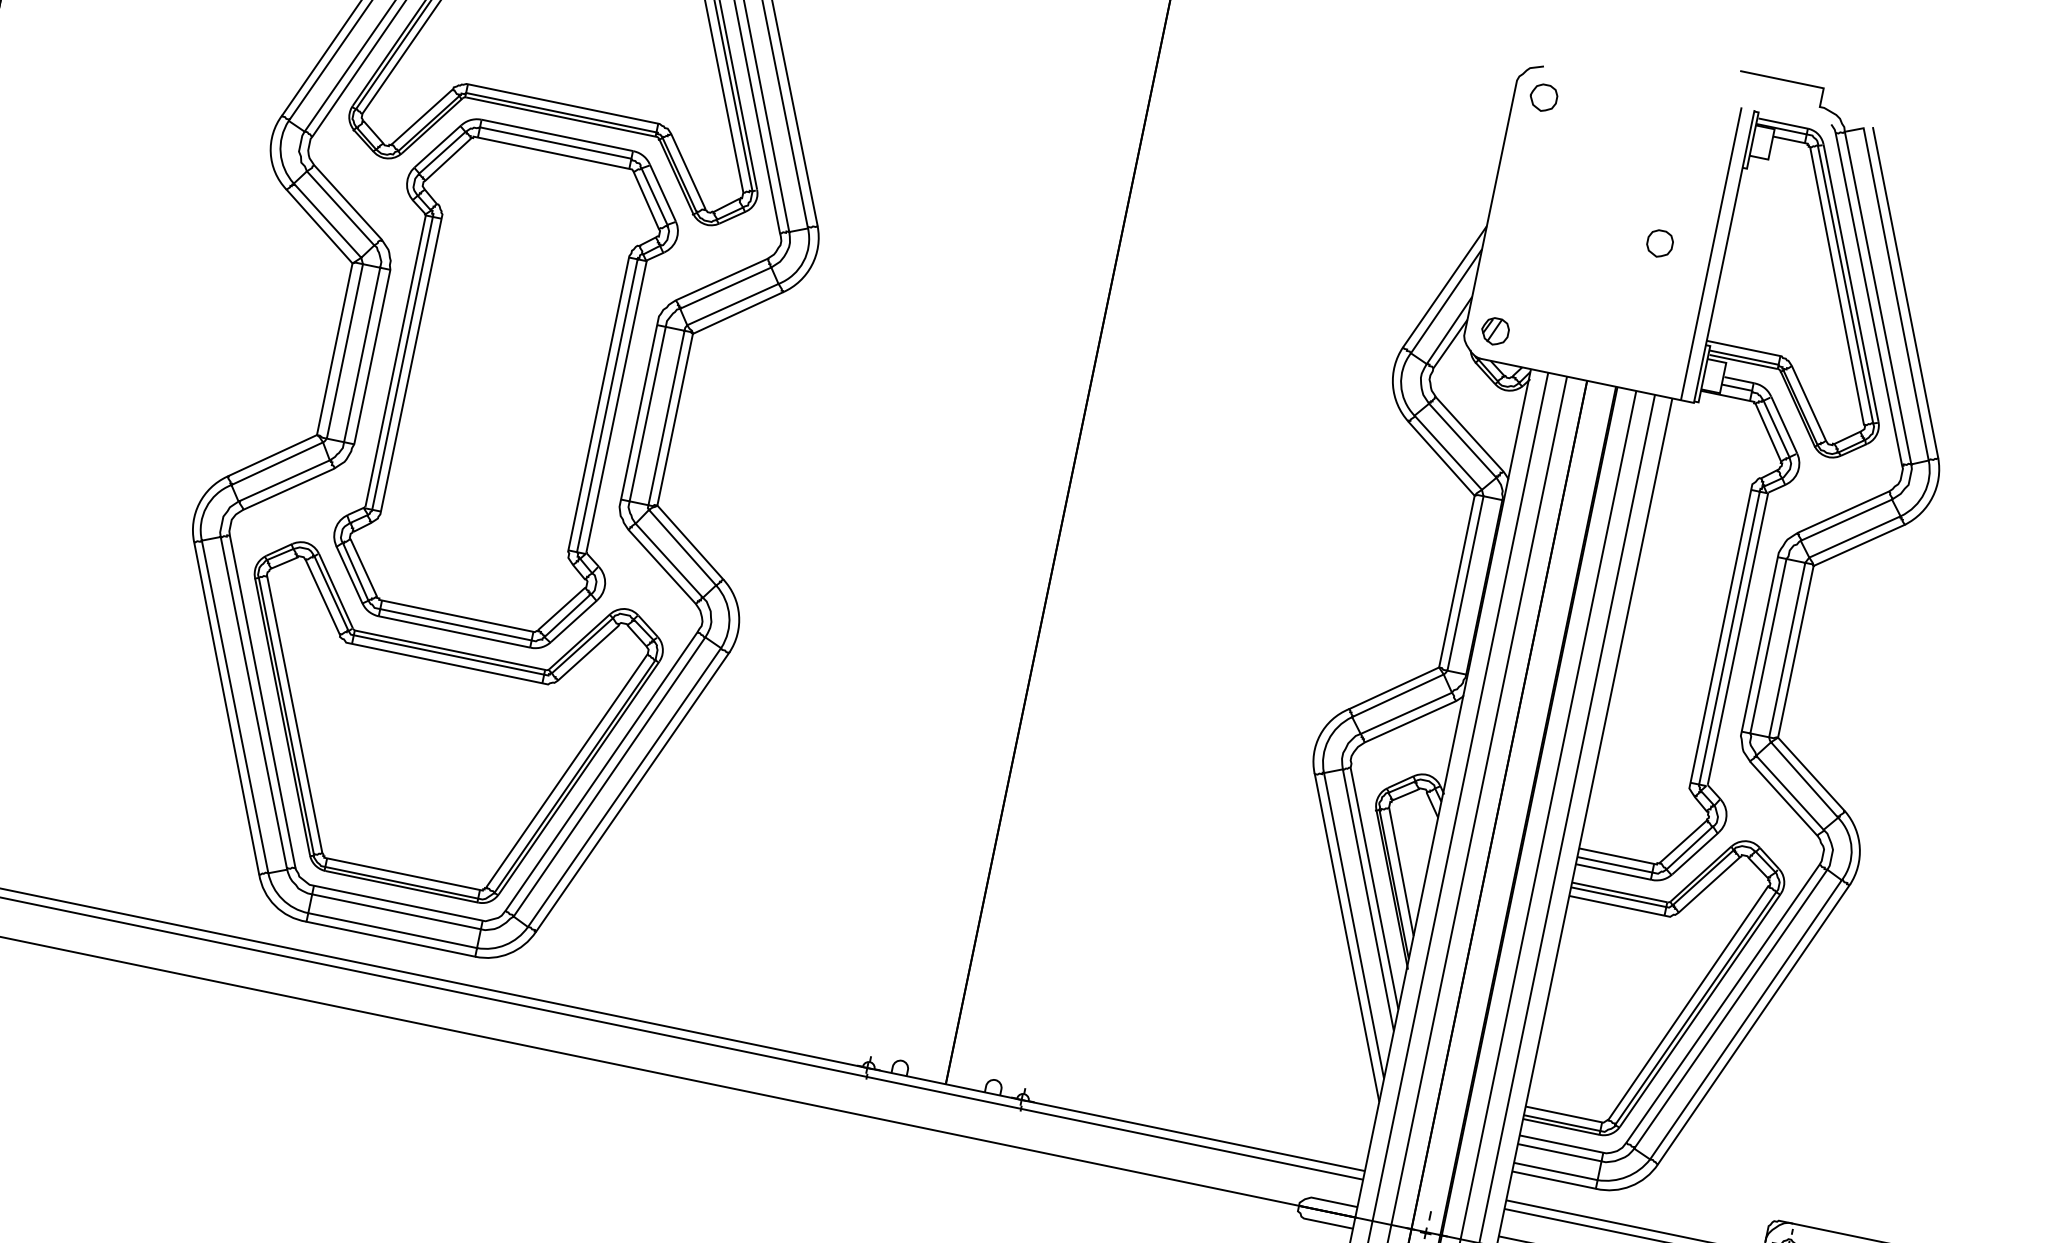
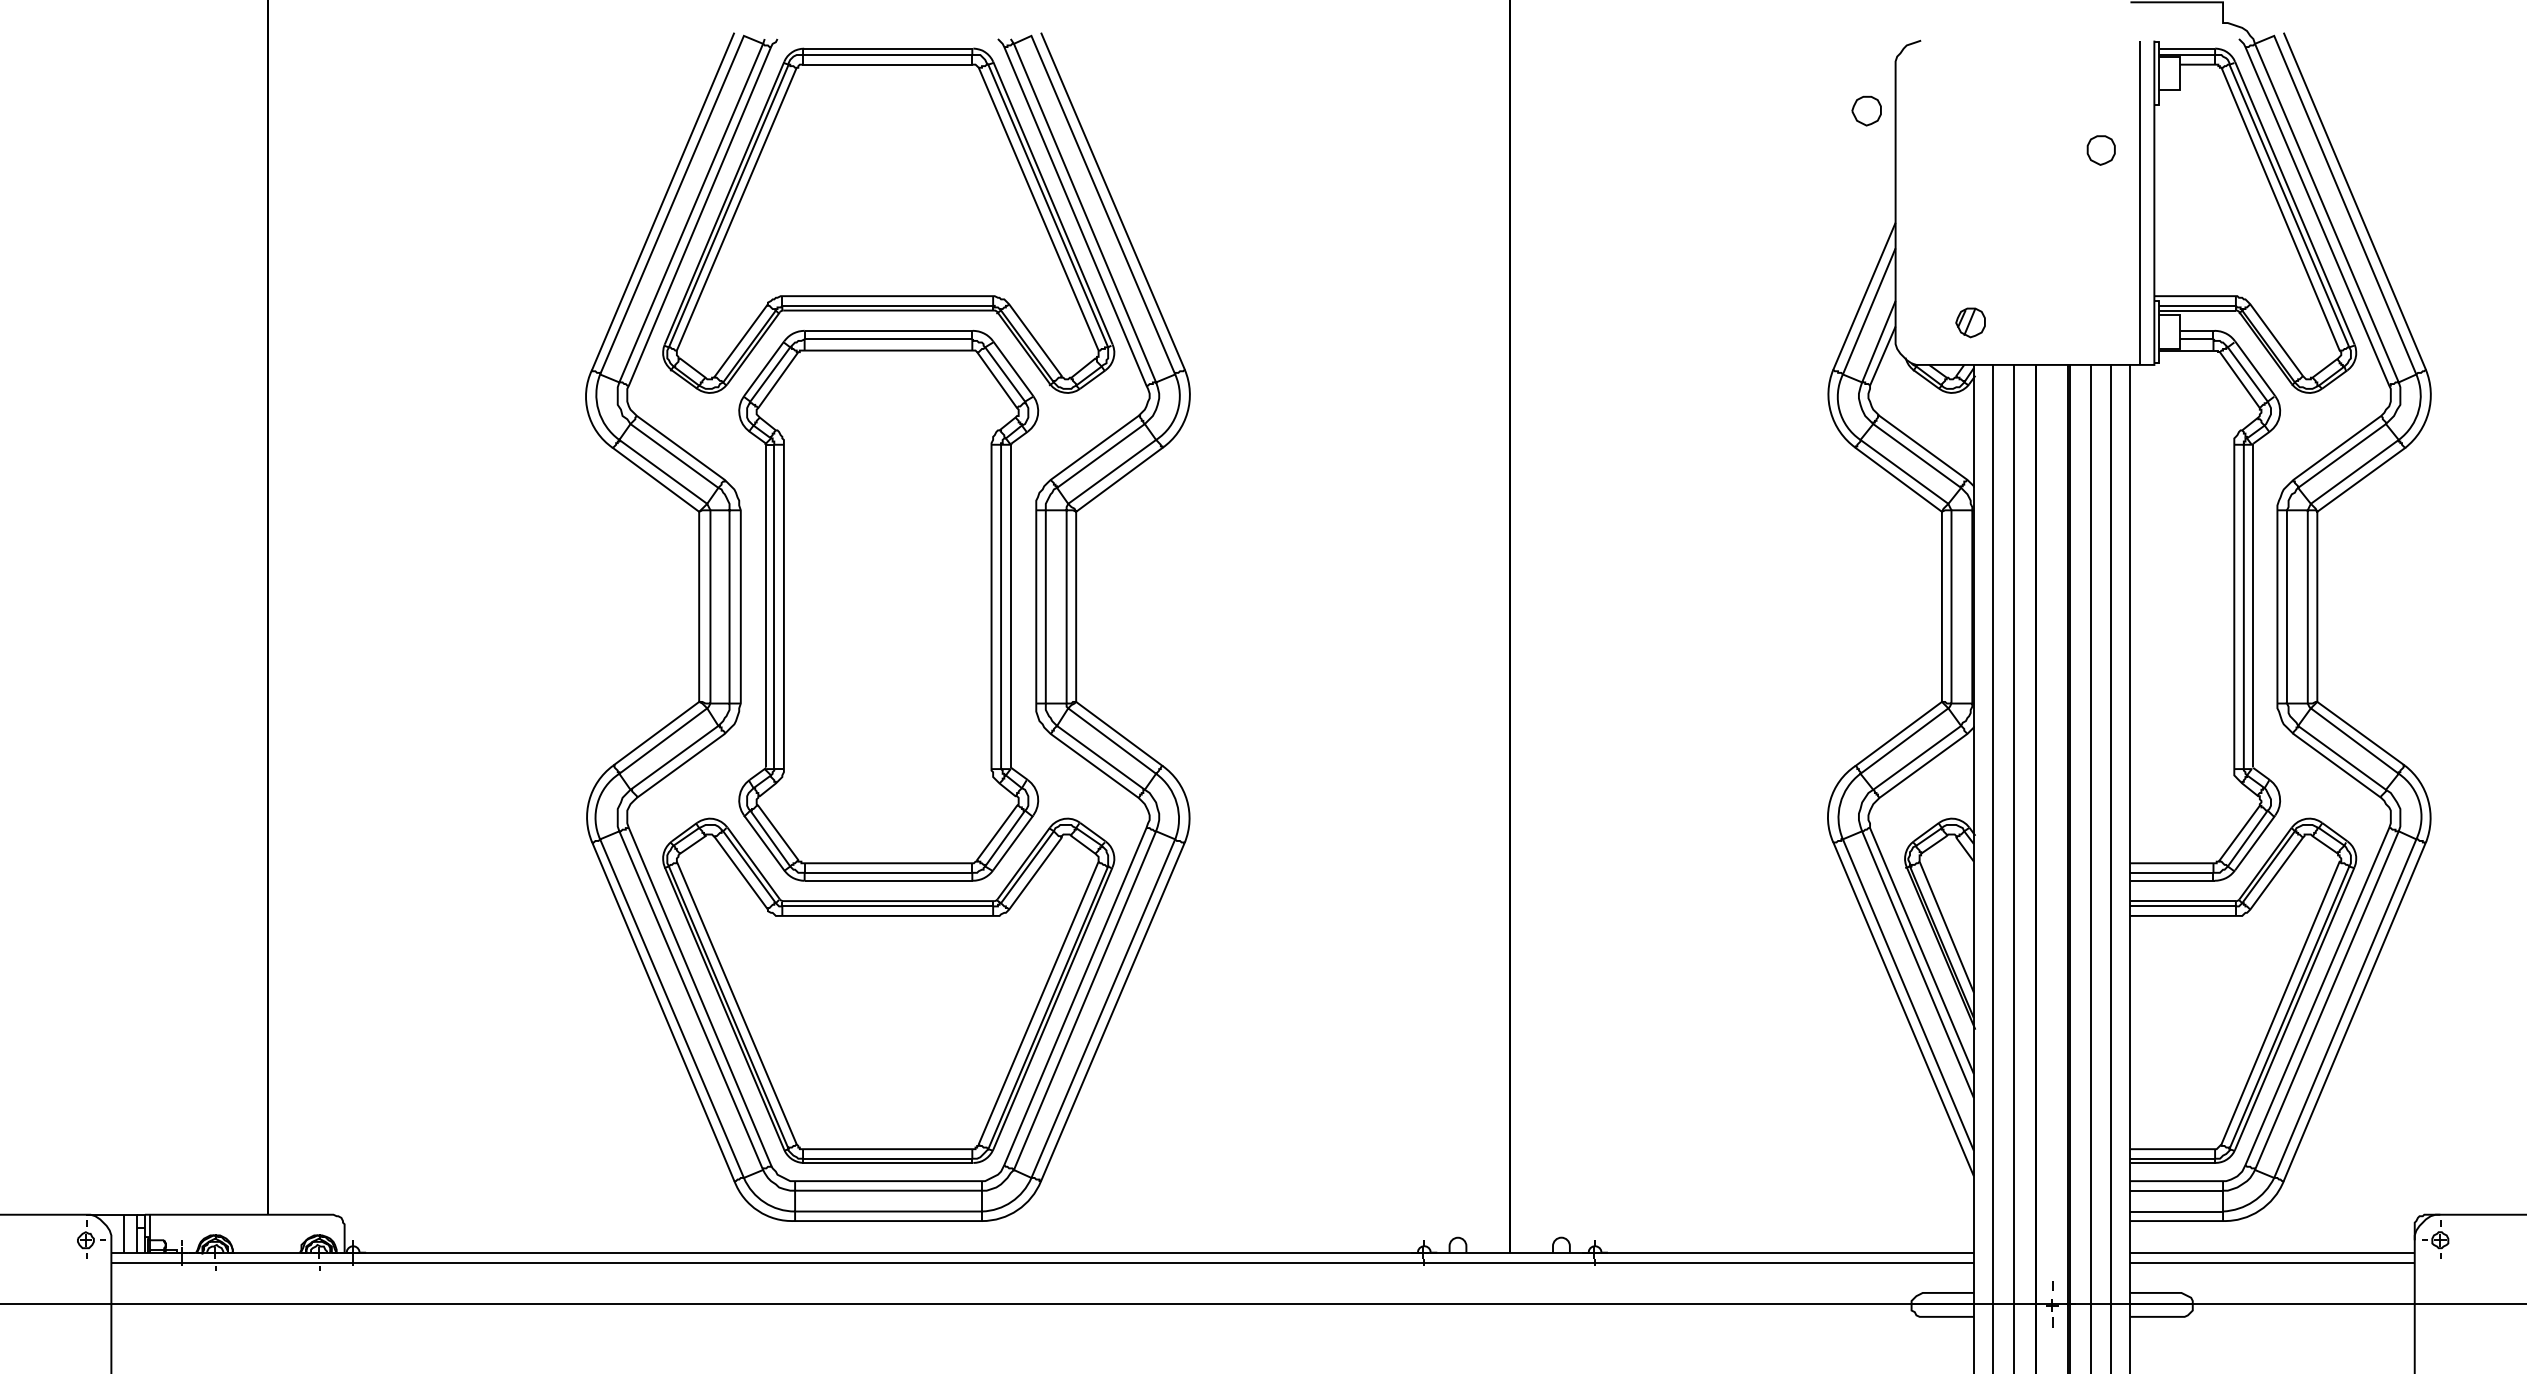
part: (1543, 97) -> (1866, 110), moved
part: (1659, 243) -> (2100, 150), moved
part: (1495, 331) -> (1970, 322), moved

